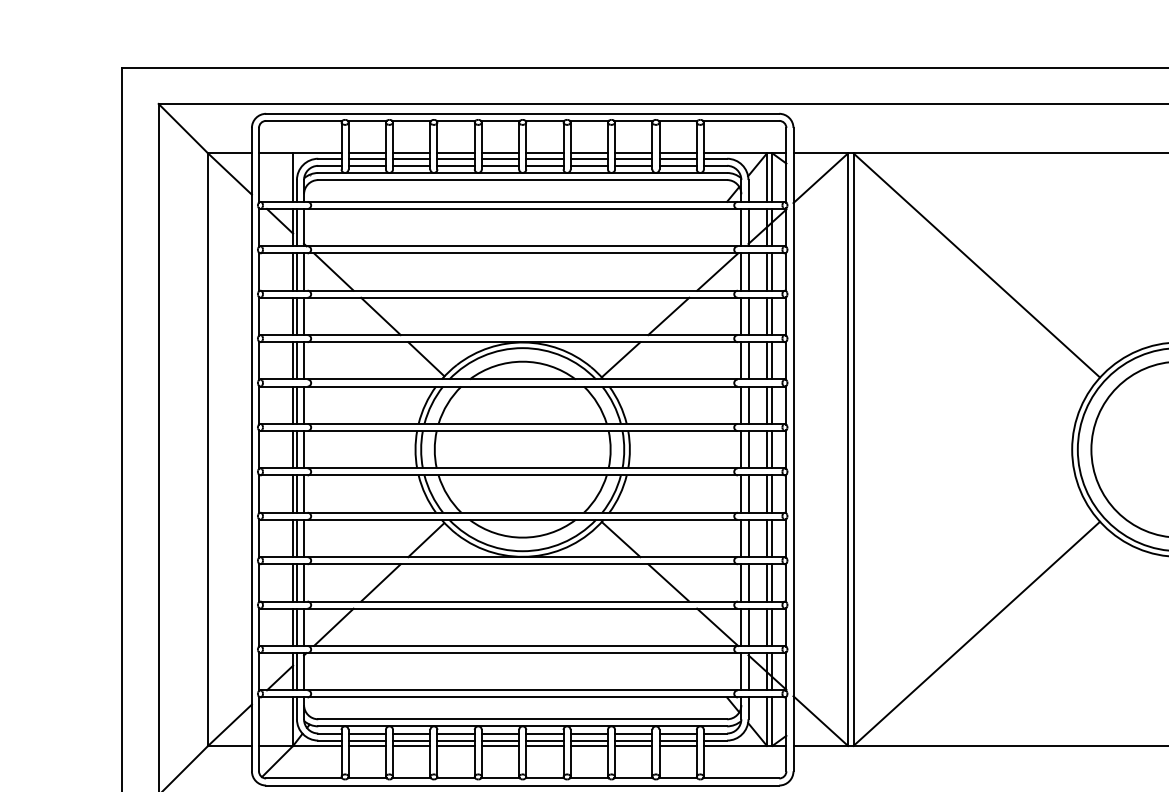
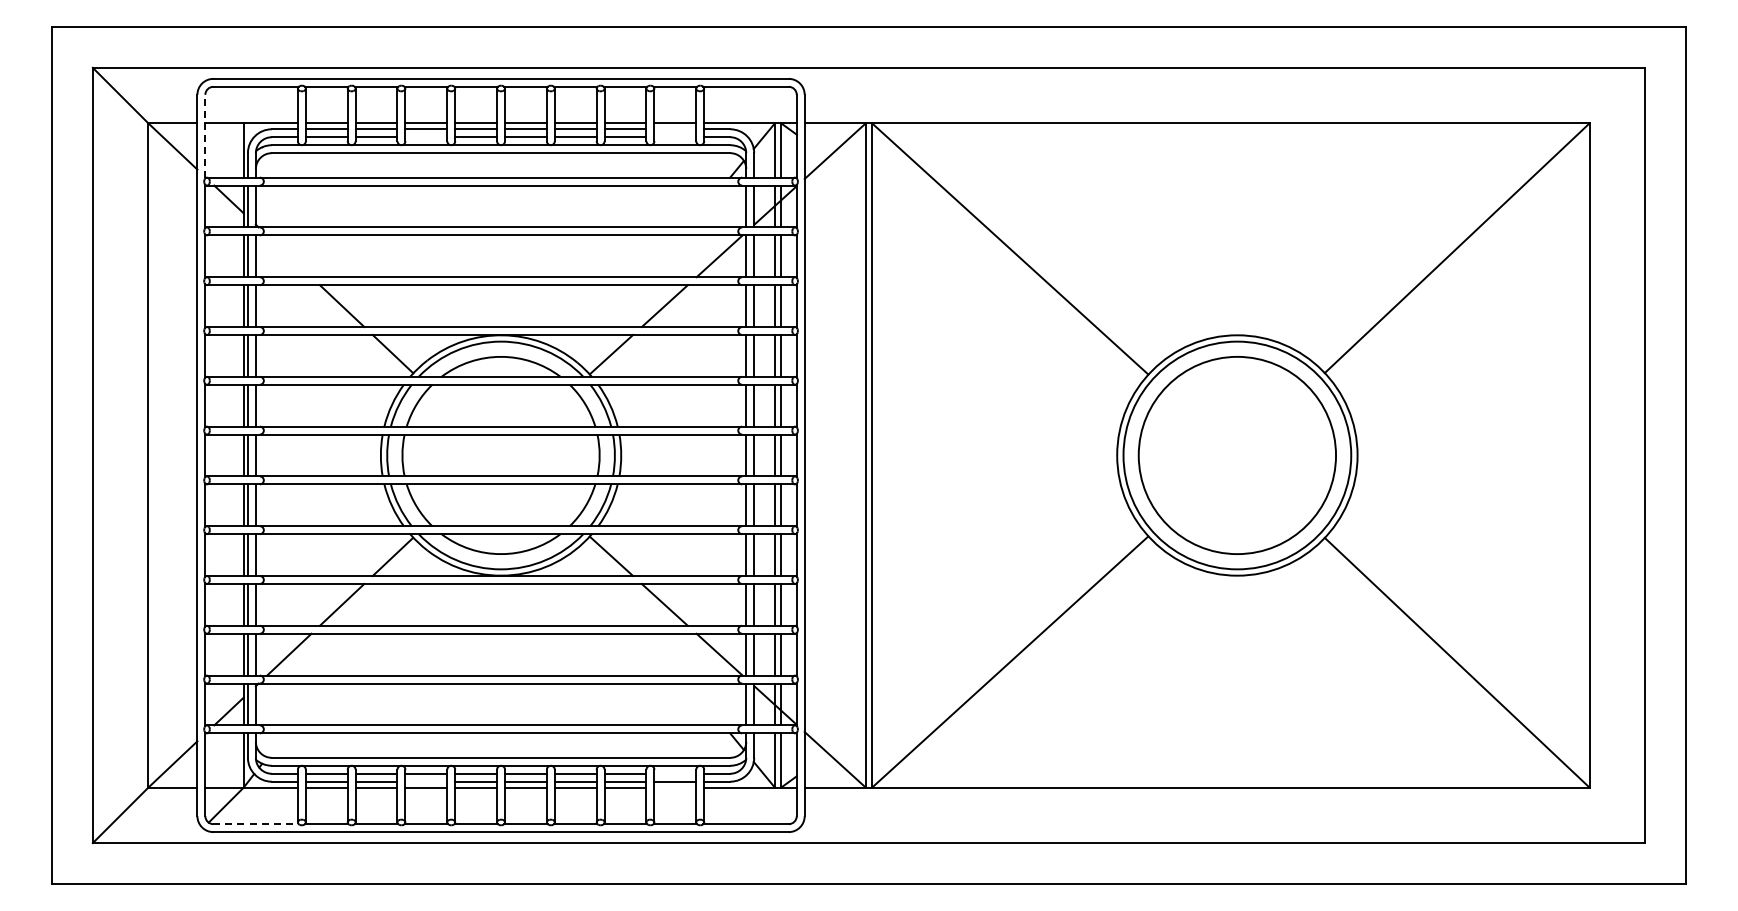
line: (678, 158) -> (675, 129), removed
line: (259, 165) -> (205, 136), solid -> dashed
line: (456, 166) -> (426, 137), removed
line: (678, 166) -> (675, 137), removed
line: (334, 272) -> (289, 256), removed
line: (678, 733) -> (675, 773), removed
line: (456, 740) -> (426, 781), removed
line: (678, 745) -> (675, 787), removed
line: (304, 778) -> (256, 824), solid -> dashed

